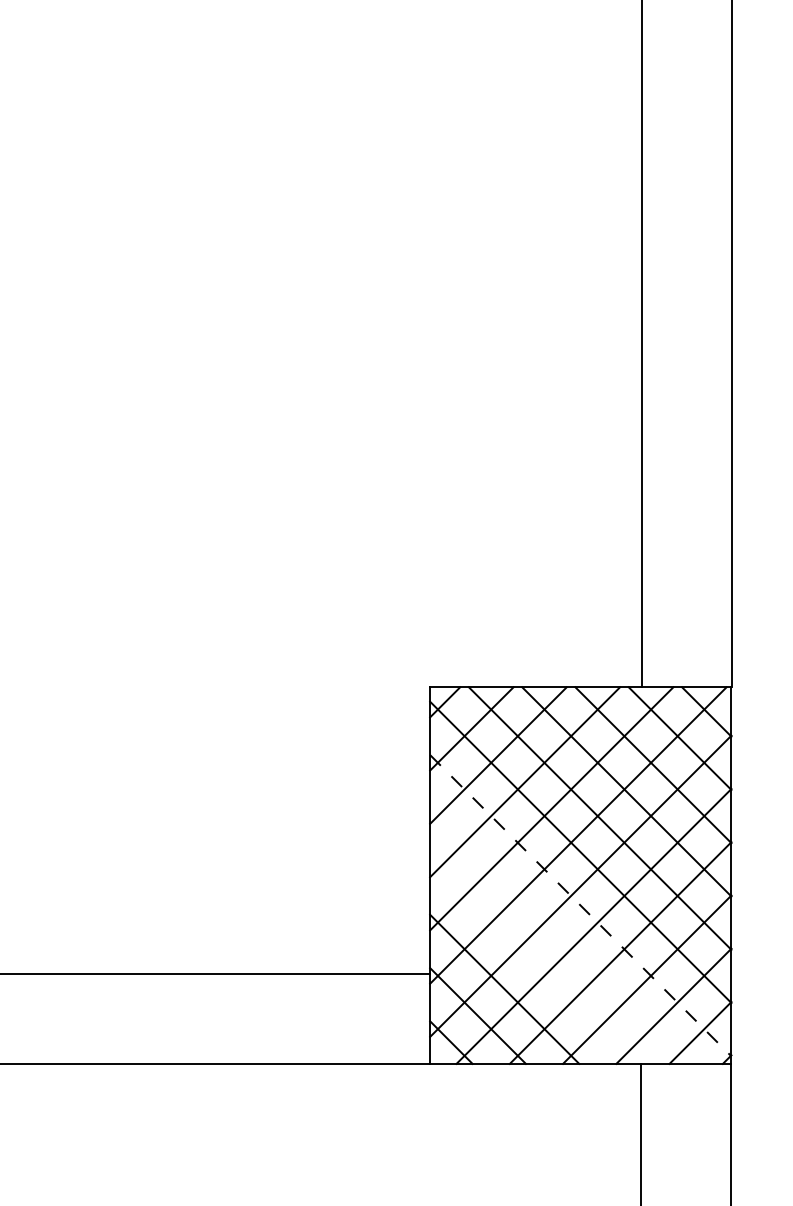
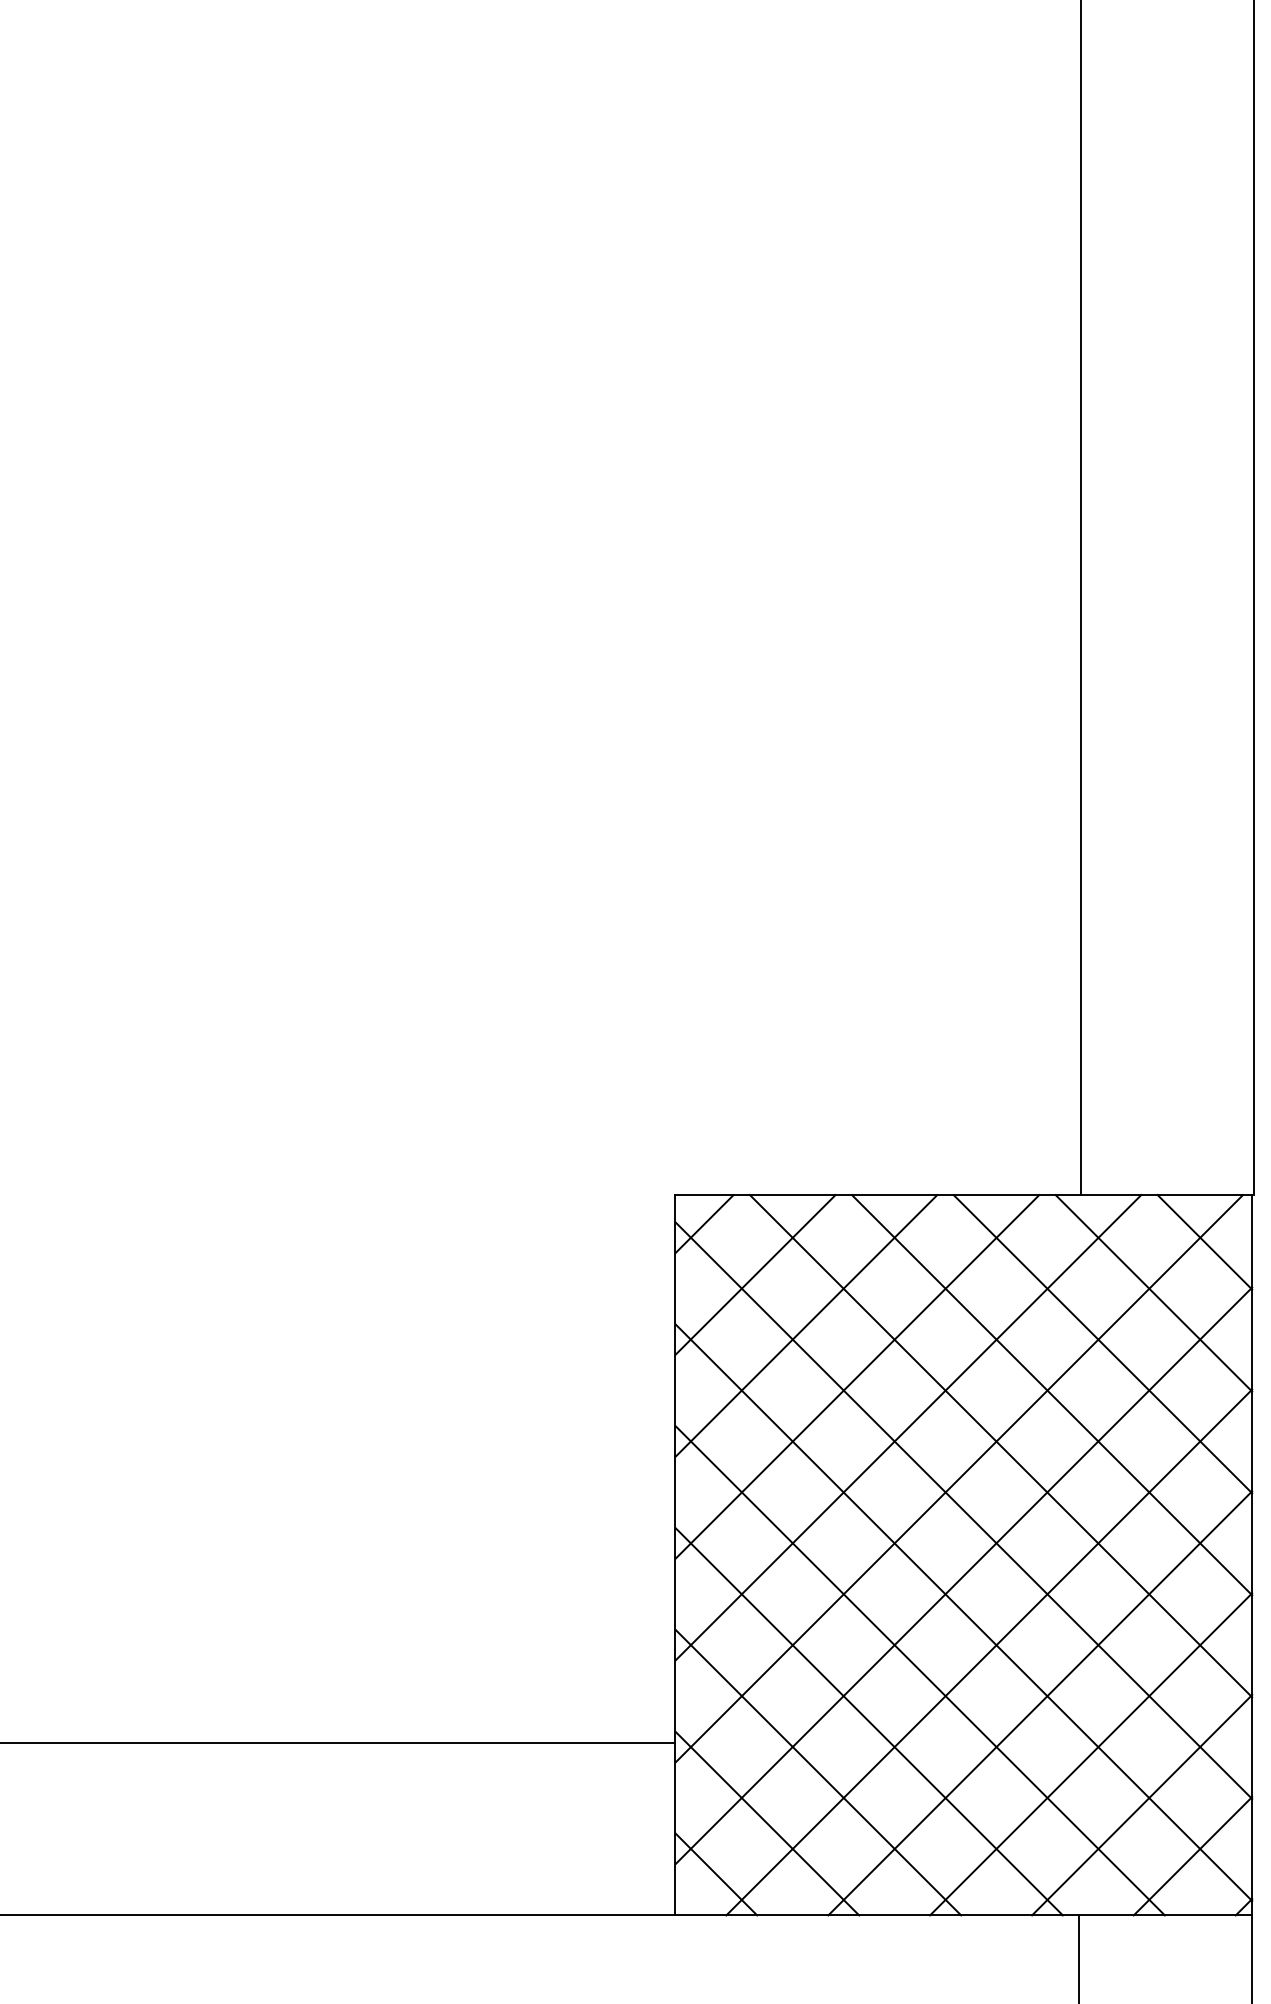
line: (581, 906) -> (965, 1614), dashed -> solid
line: (557, 935) -> (919, 1669), added
line: (531, 962) -> (869, 1721), added

